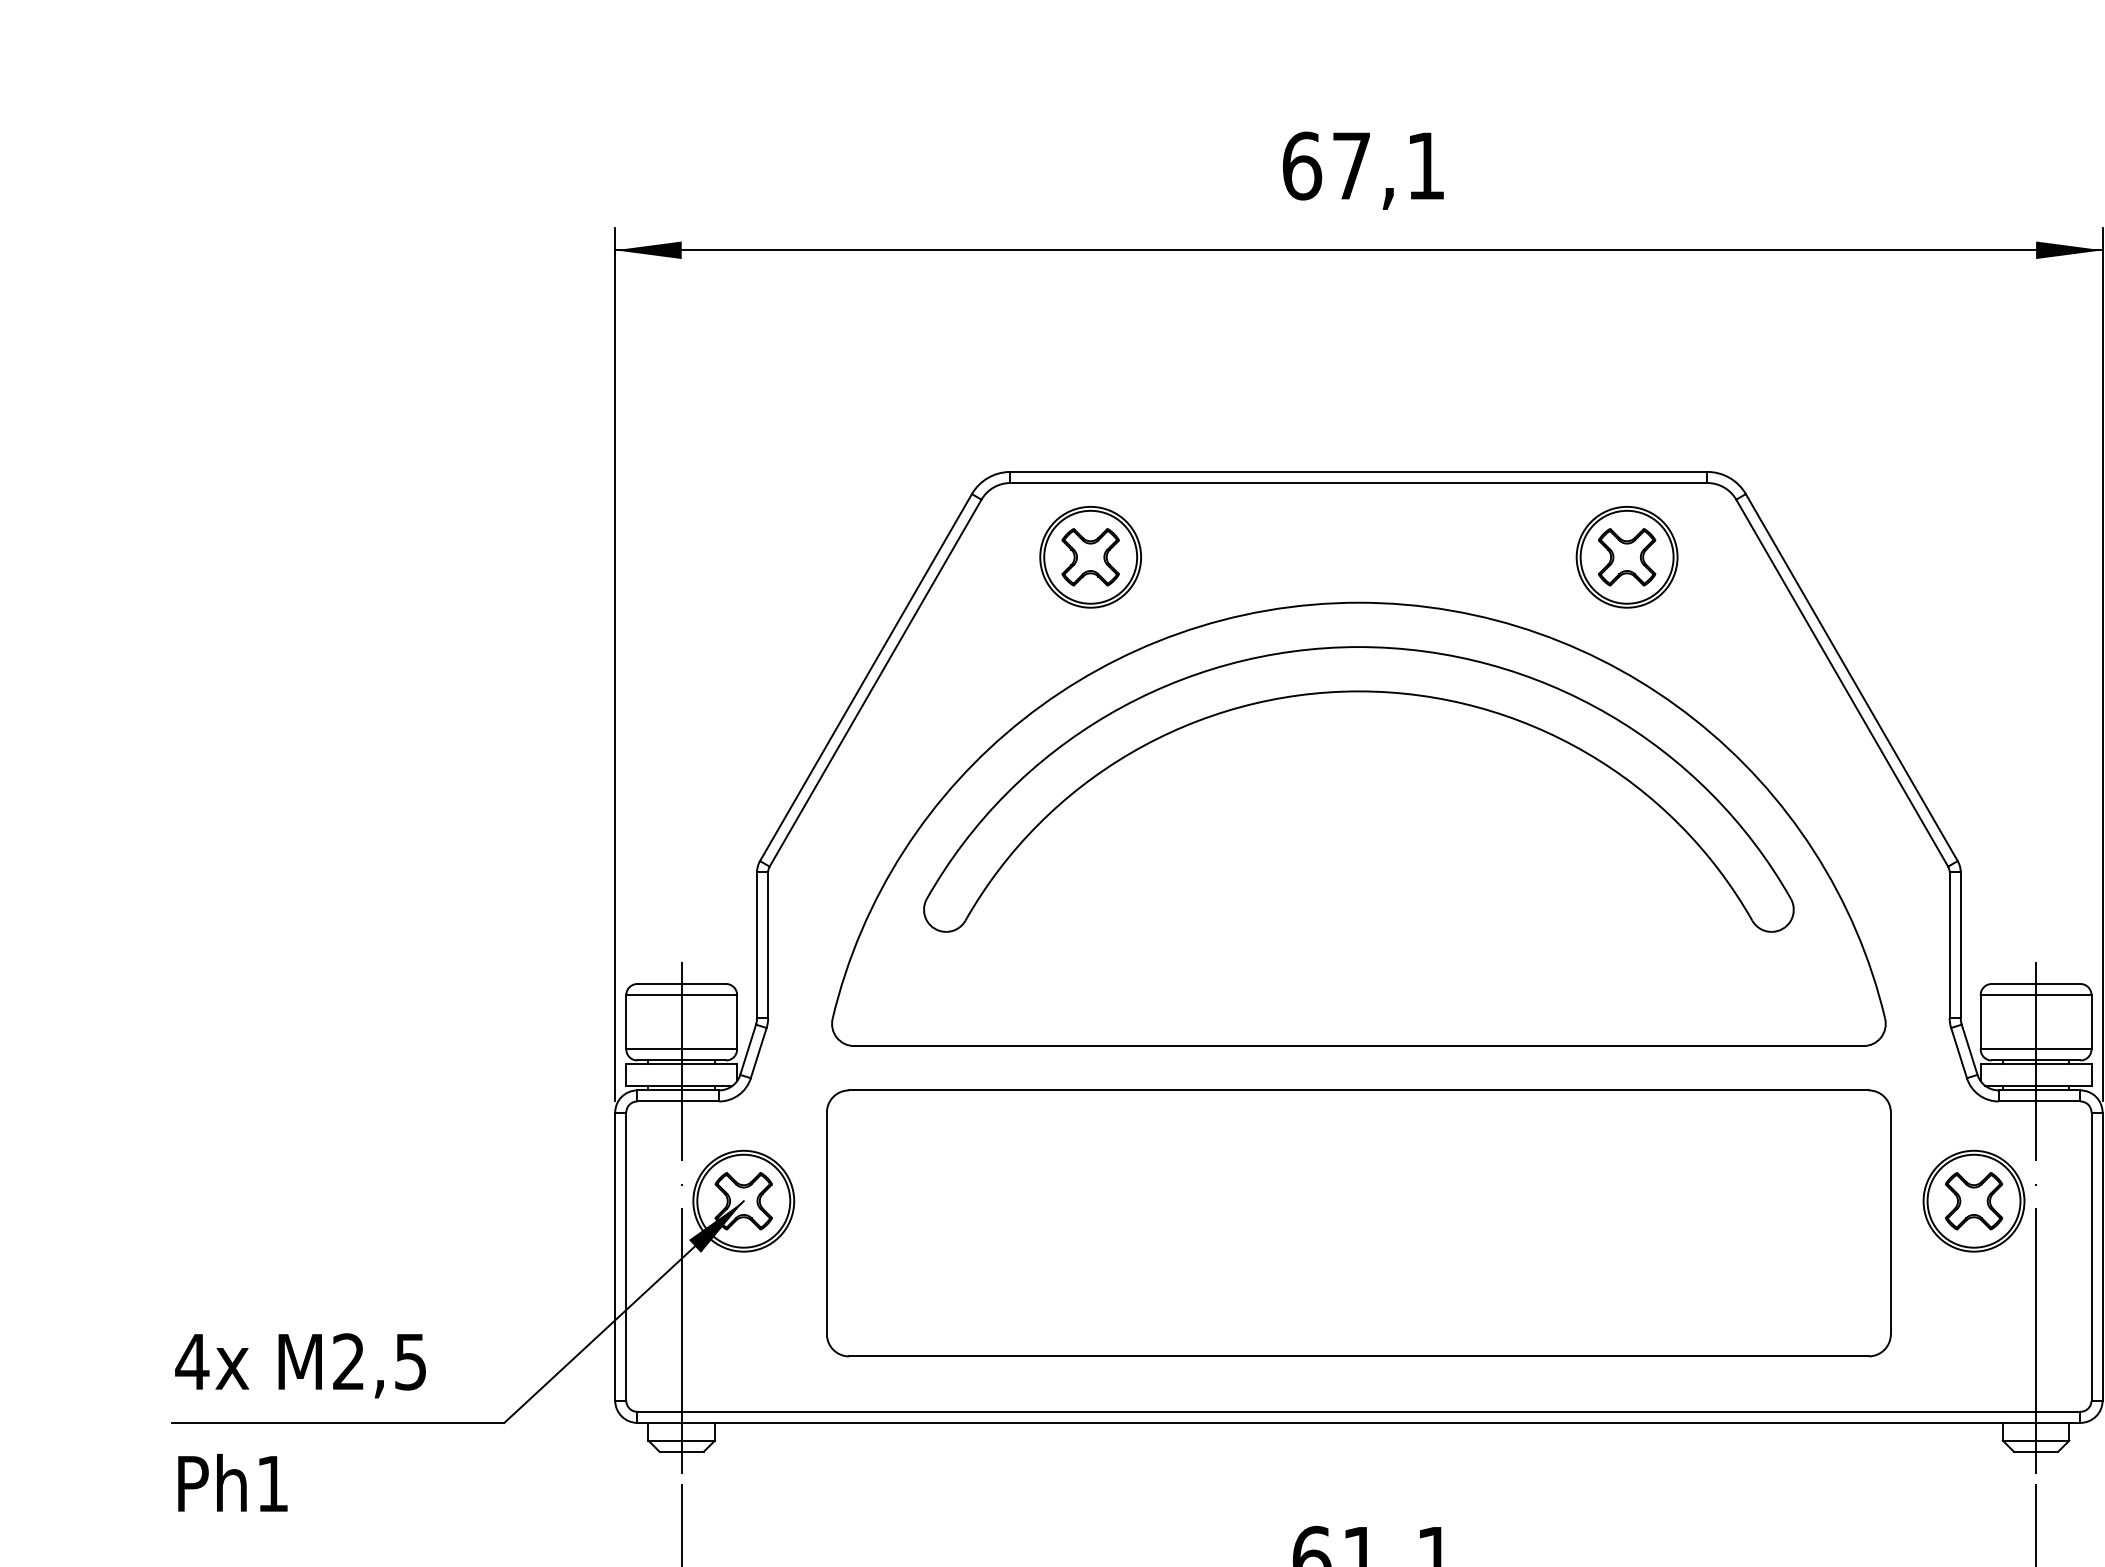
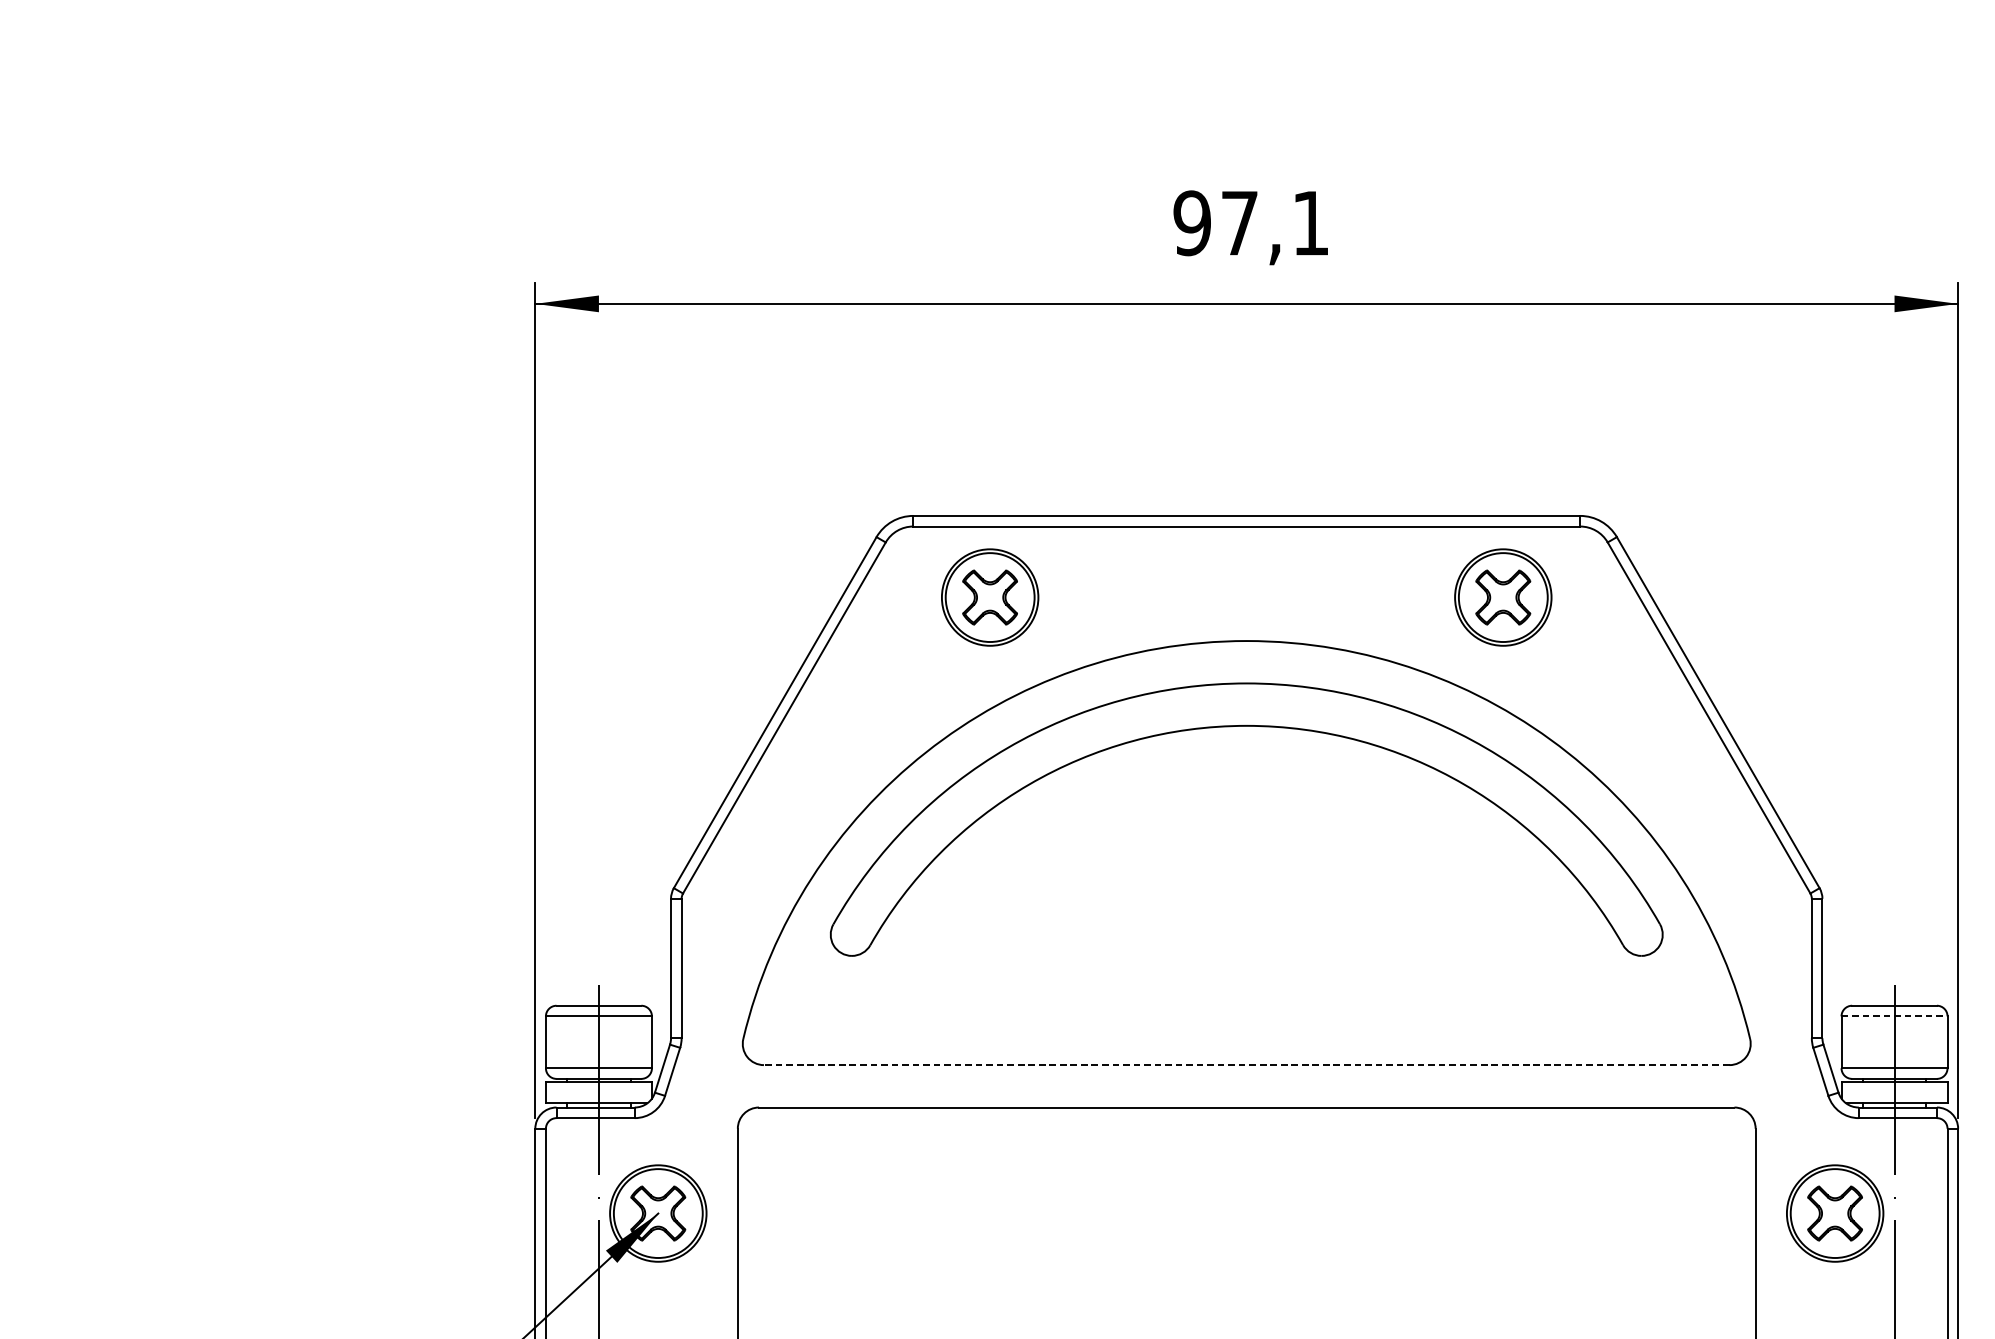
text: (1302, 165) -> (1192, 222), 67,1 -> 97,1
line: (2036, 995) -> (1894, 1016), solid -> dashed
line: (1358, 1046) -> (1246, 1065), solid -> dashed

